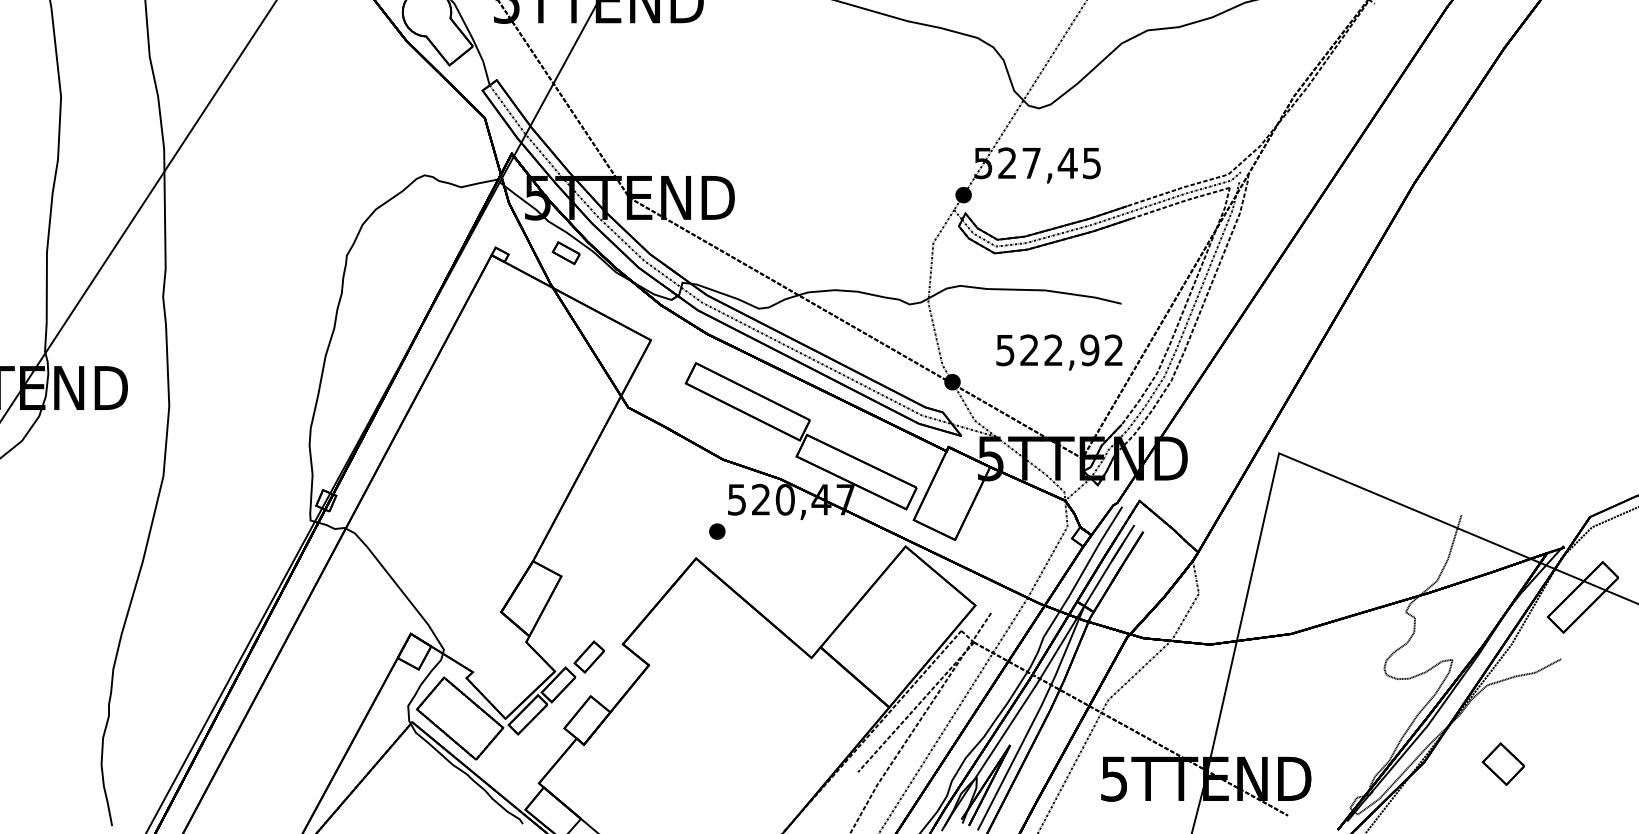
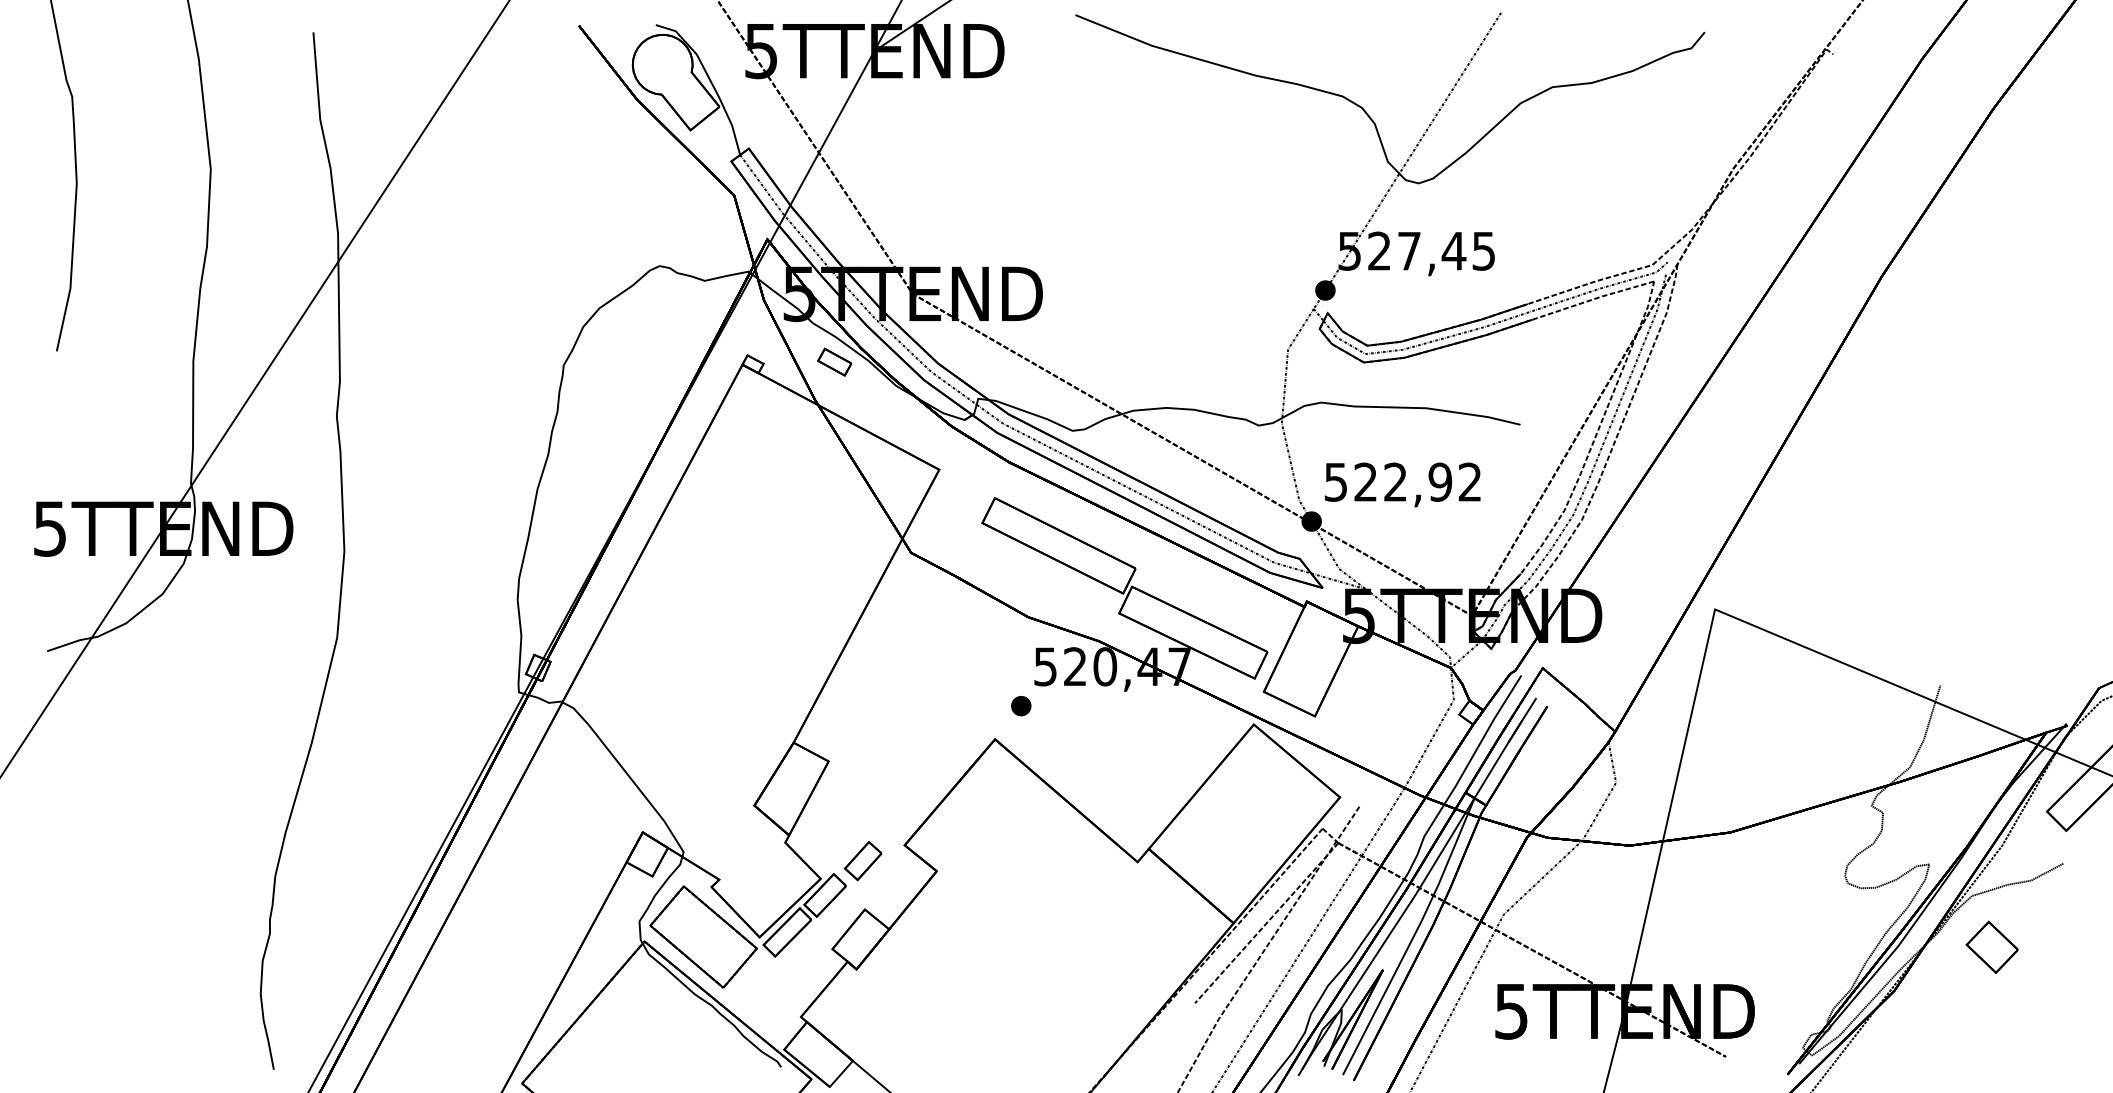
text: (1059, 352) -> (1402, 484), moved
part: (1502, 763) -> (1991, 946), moved

